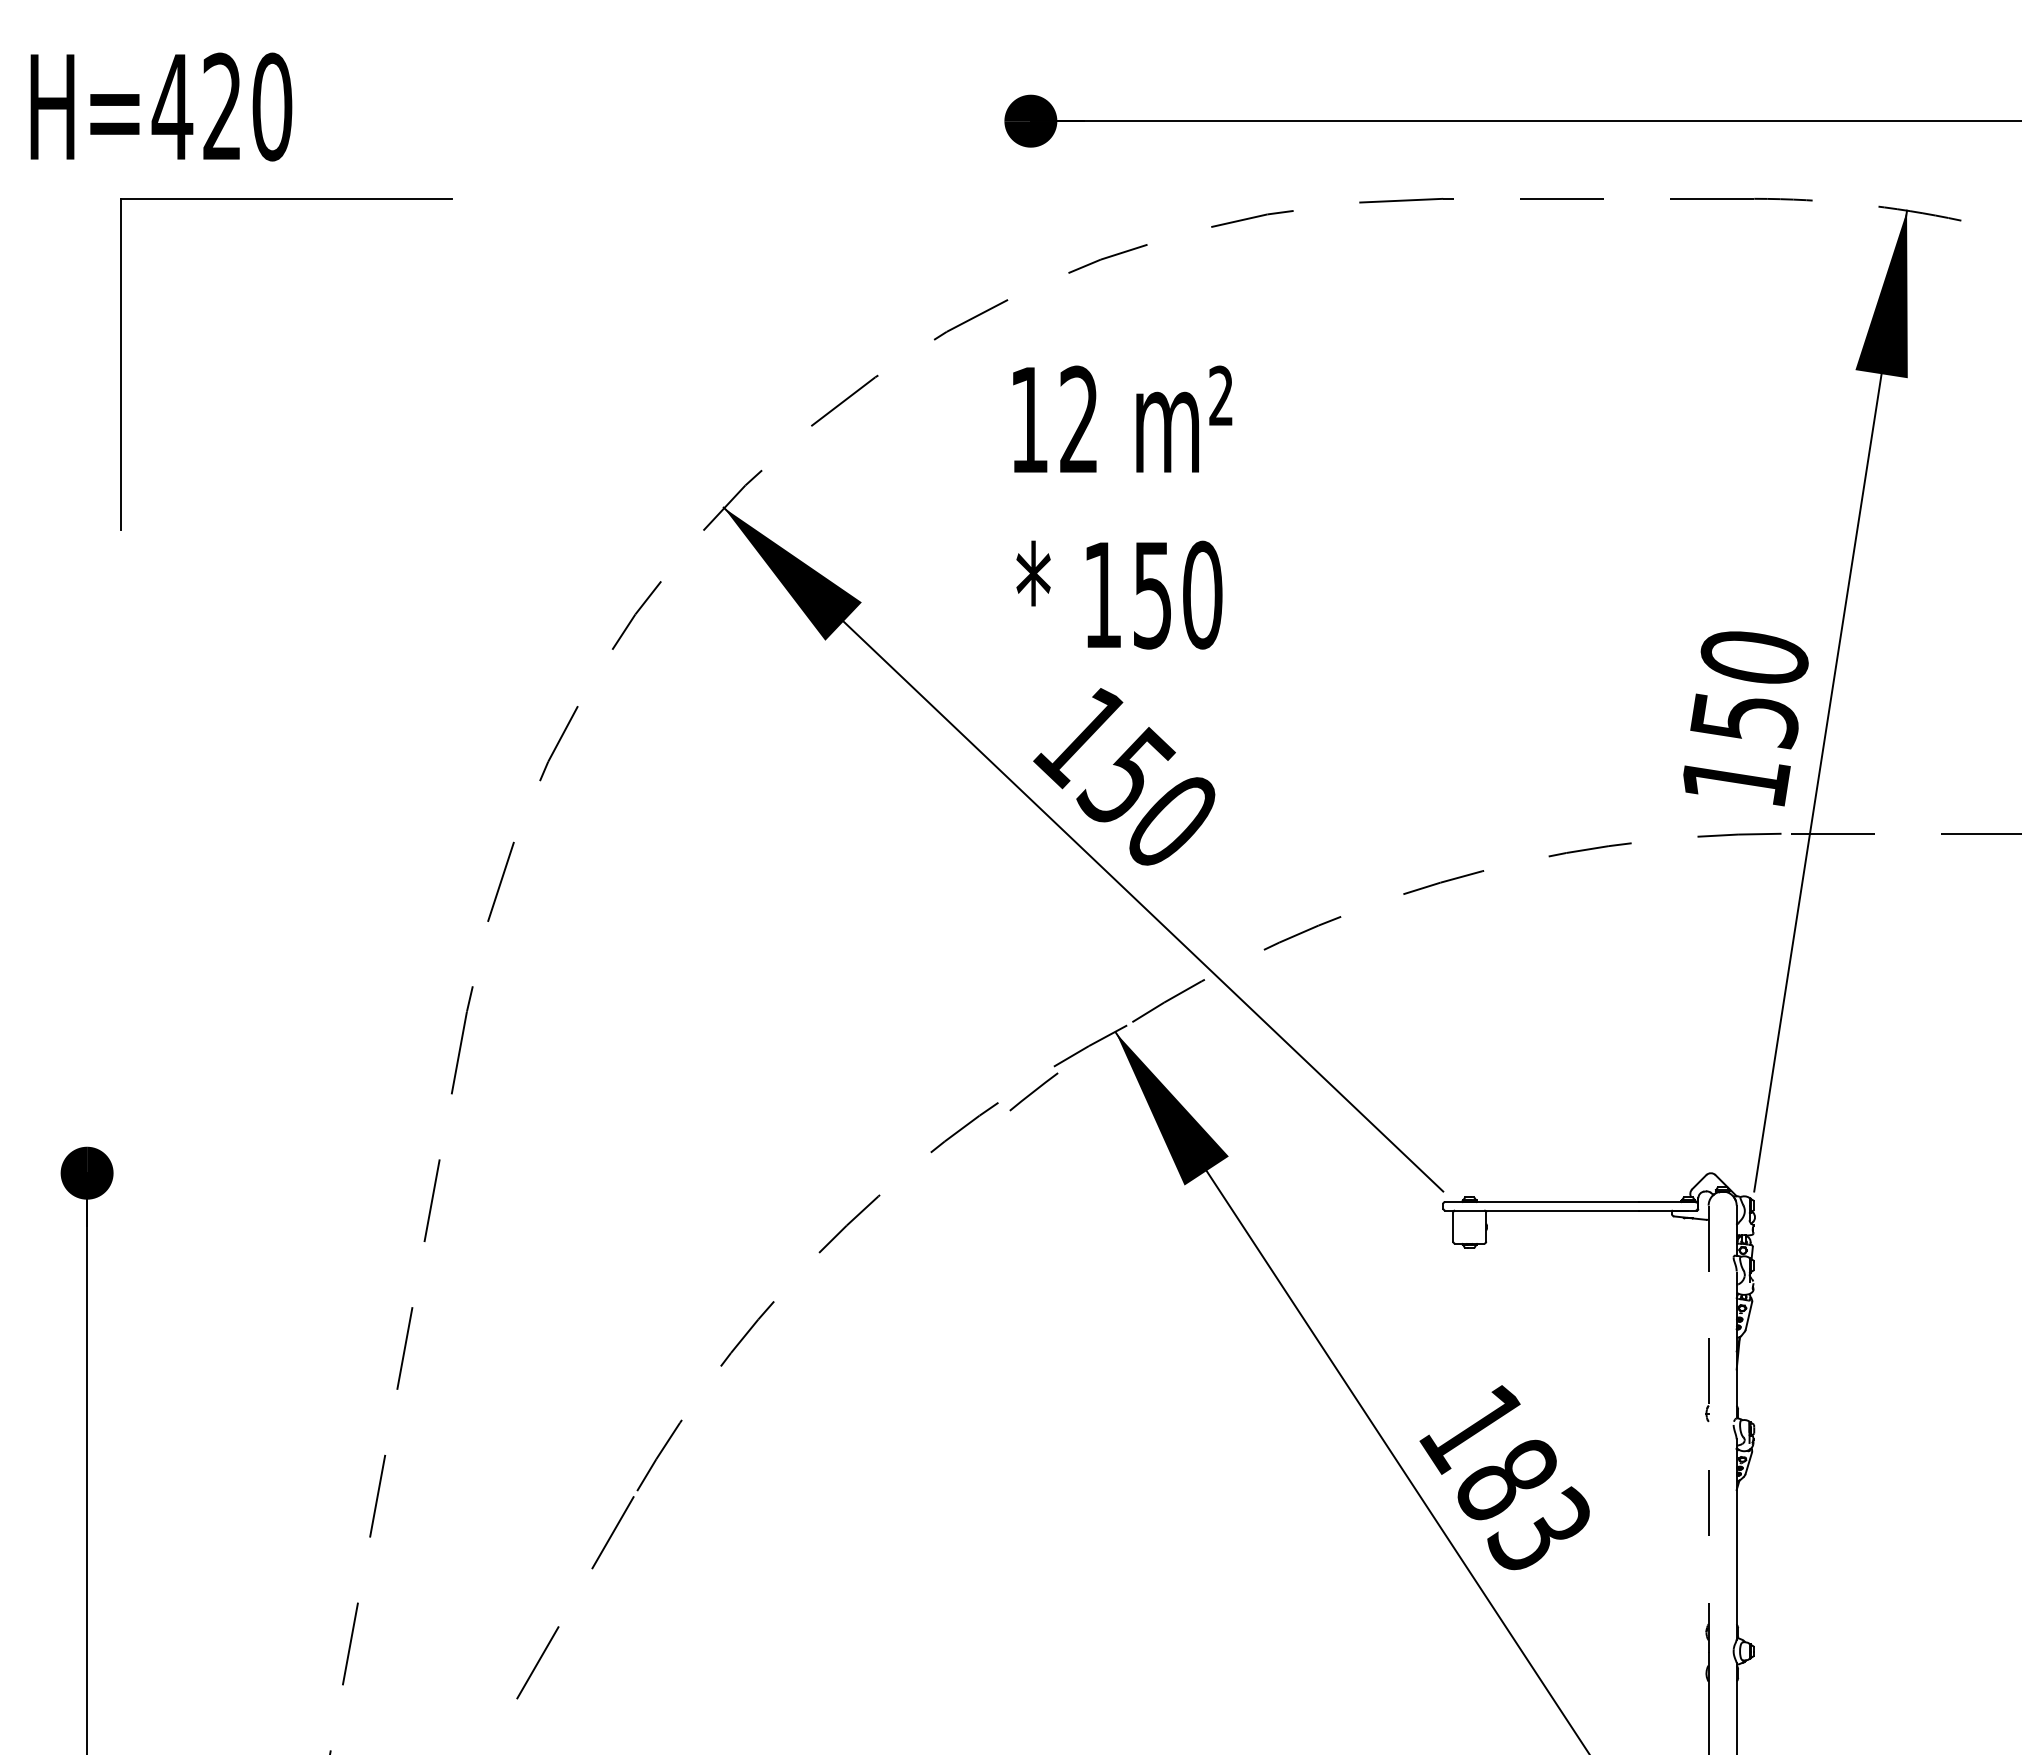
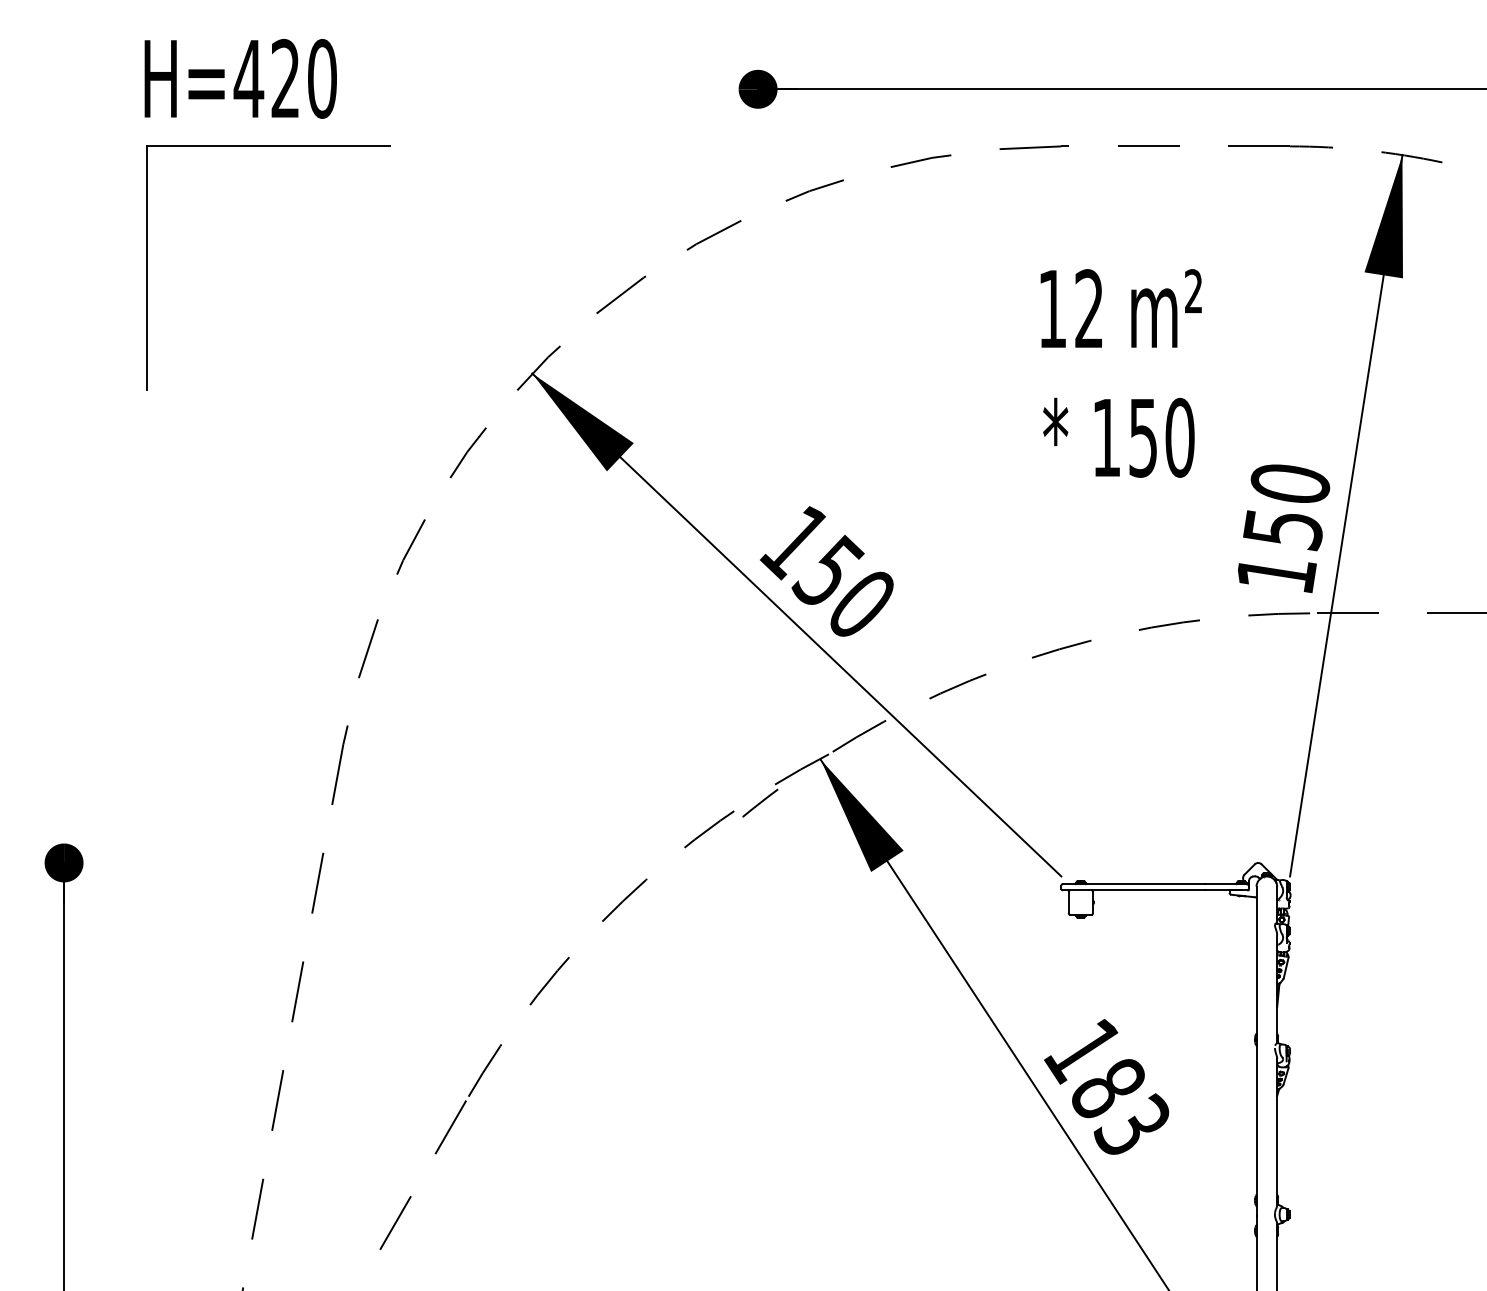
text: (161, 106) -> (240, 78), moved
part: (286, 199) -> (268, 146), moved
text: (1122, 507) -> (1121, 373), moved
line: (1708, 1429) -> (1256, 1051), dashed -> solid

